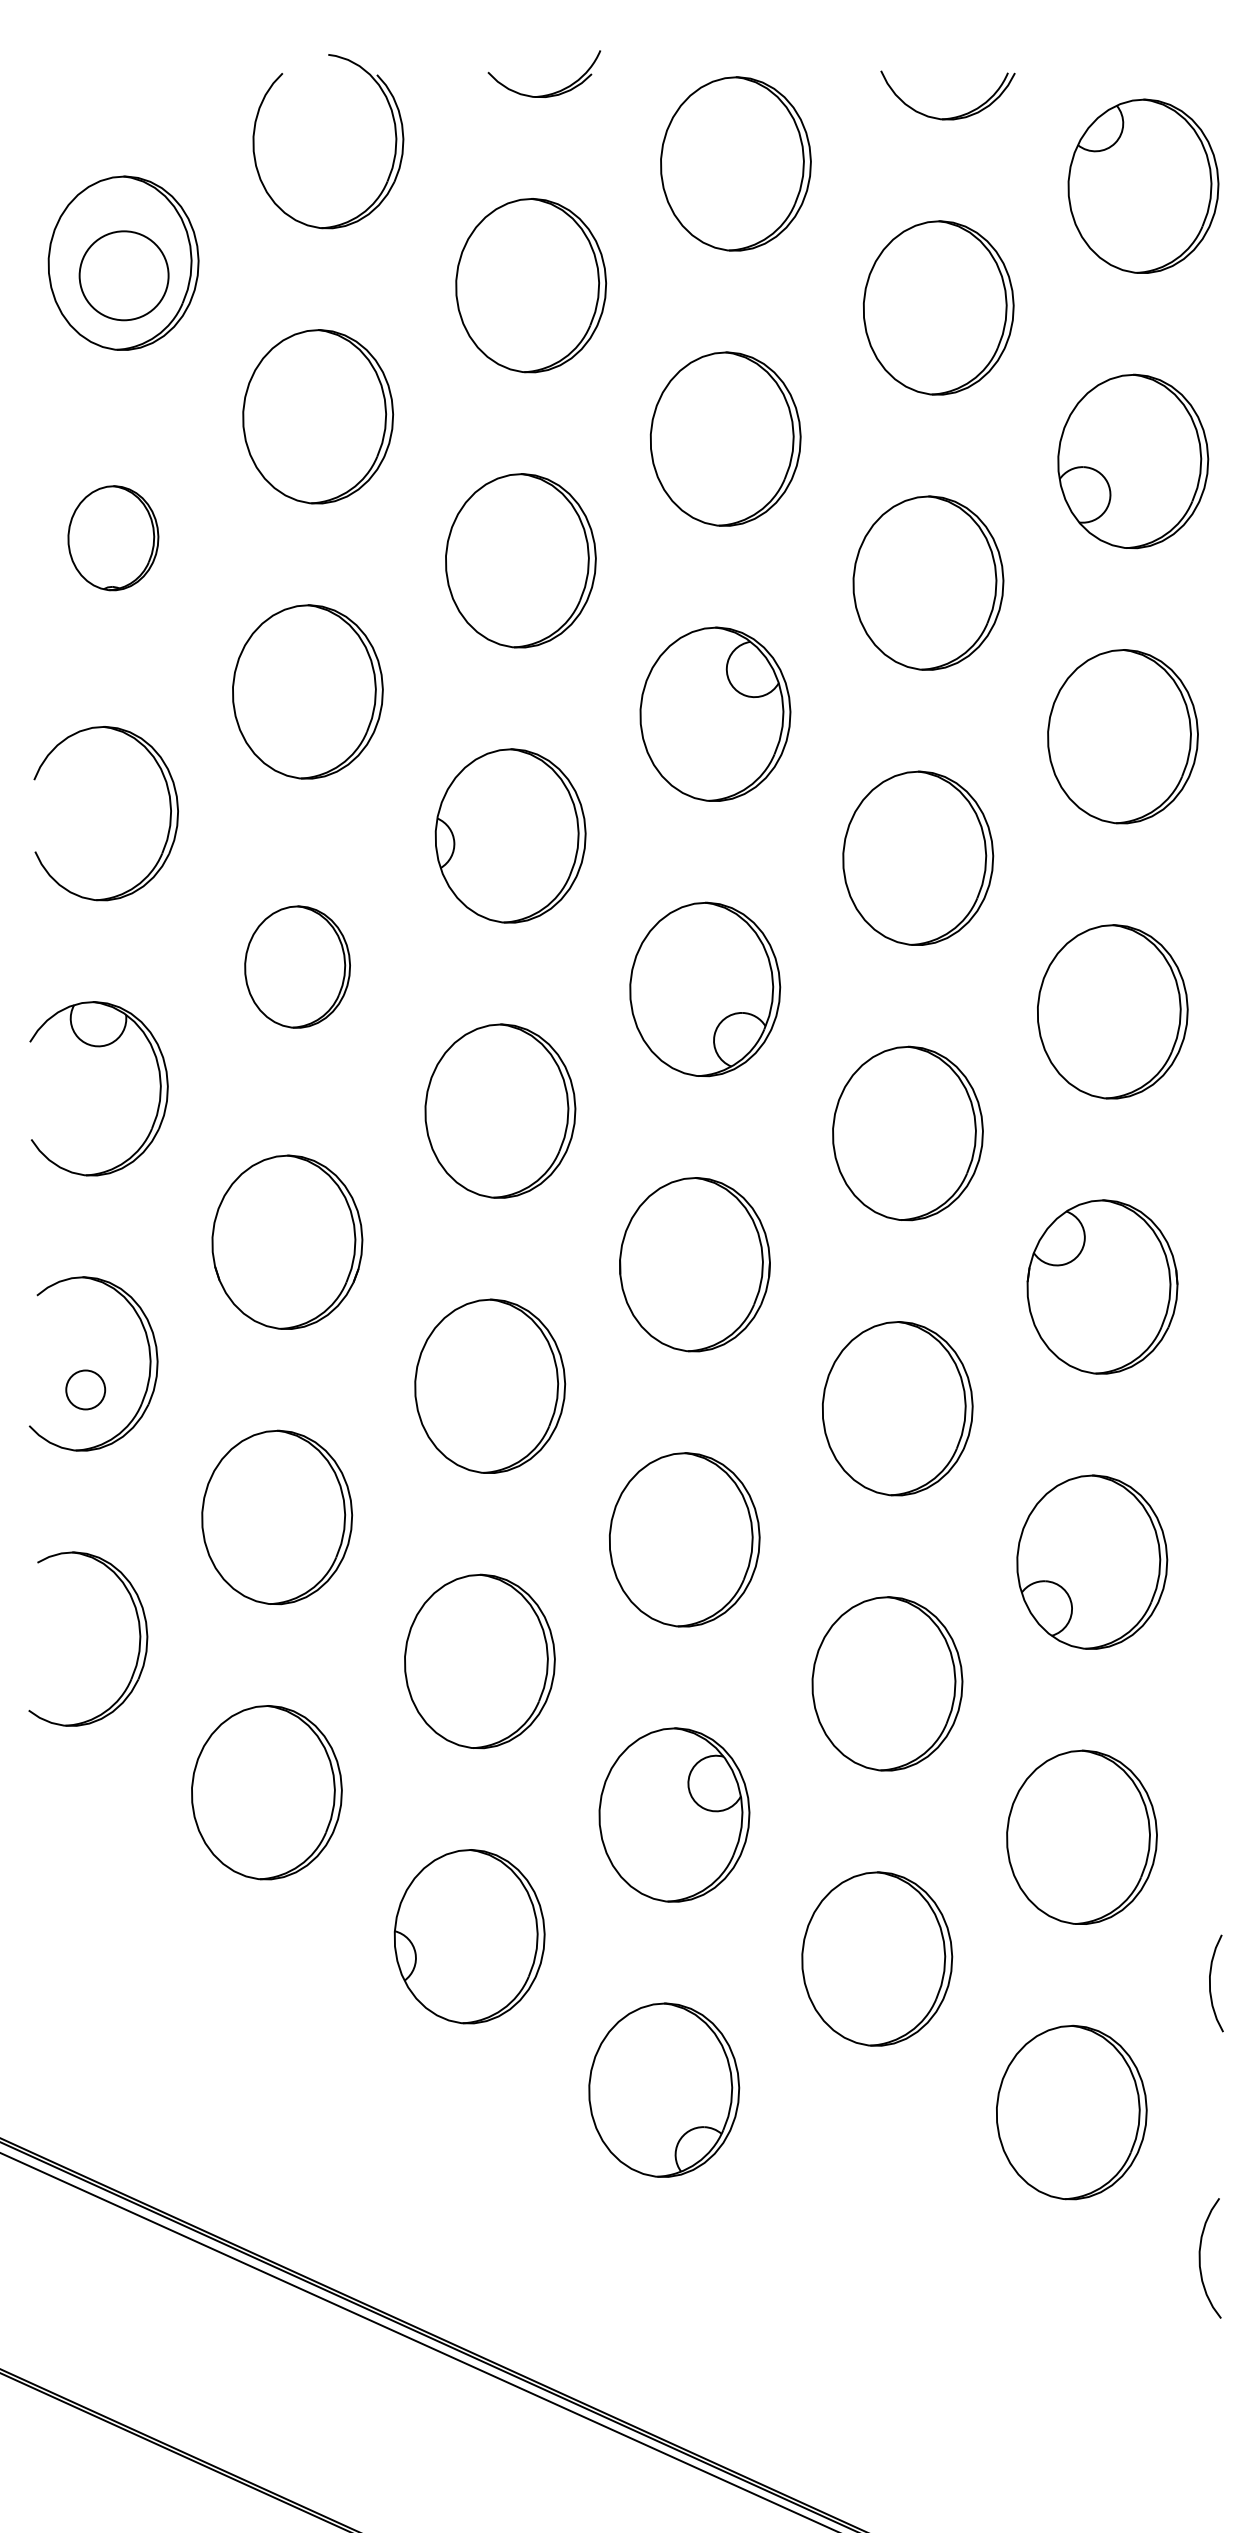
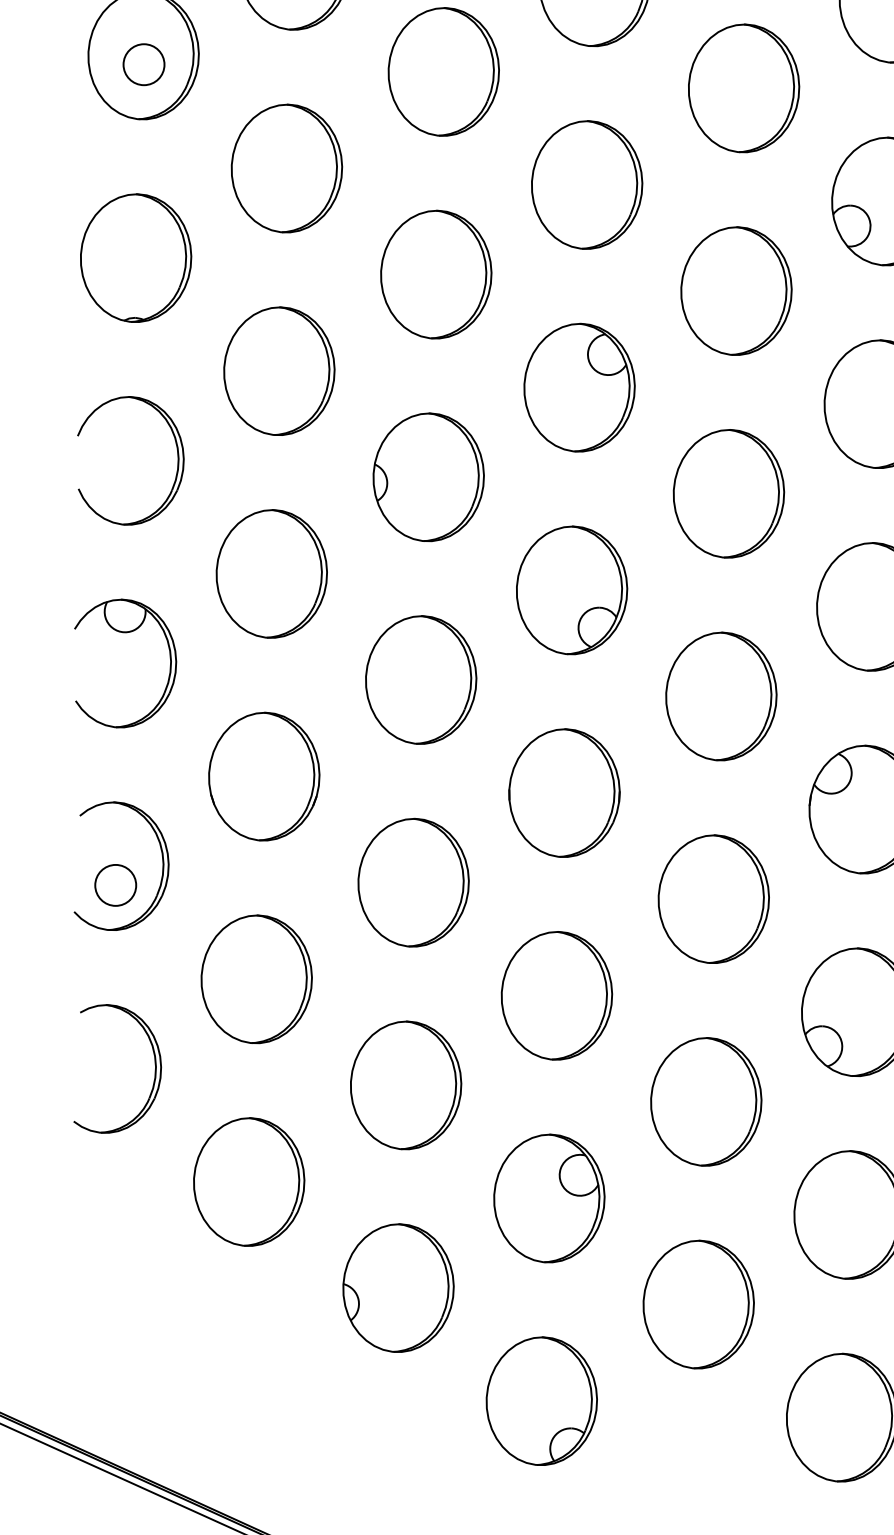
circle: (123, 275) -> (143, 64), size x0.62
part: (113, 537) -> (136, 257), size x1.67
part: (297, 966) -> (271, 573), size x1.43
circle: (85, 1389) -> (115, 885), size x1.43

